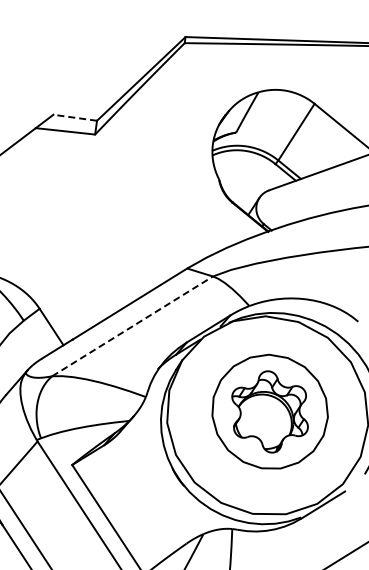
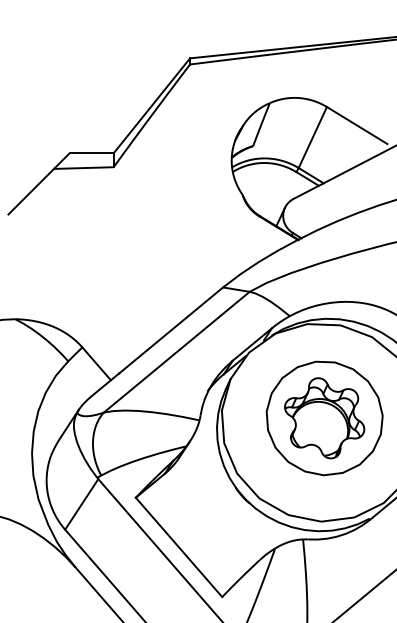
line: (75, 117) -> (91, 153), dashed -> solid
line: (132, 326) -> (176, 352), dashed -> solid

